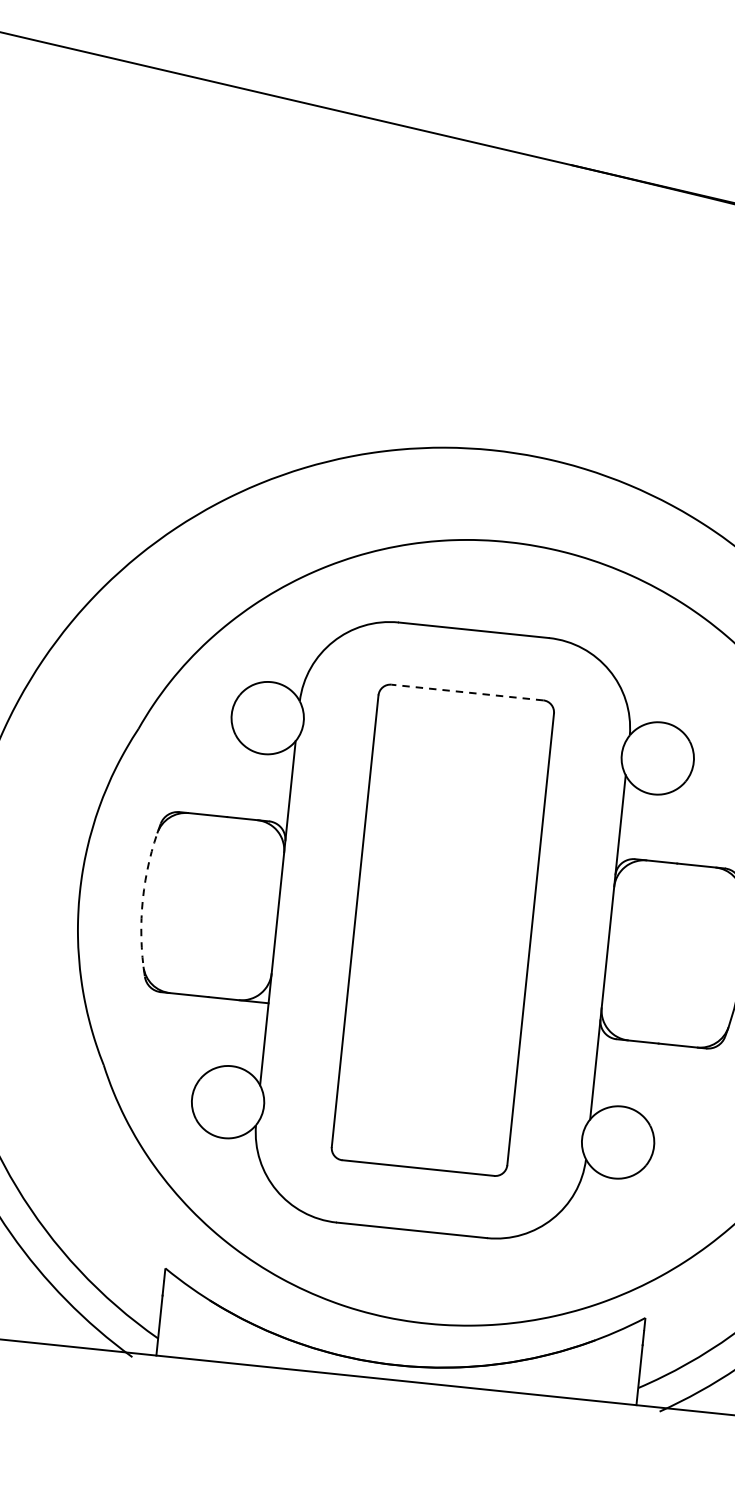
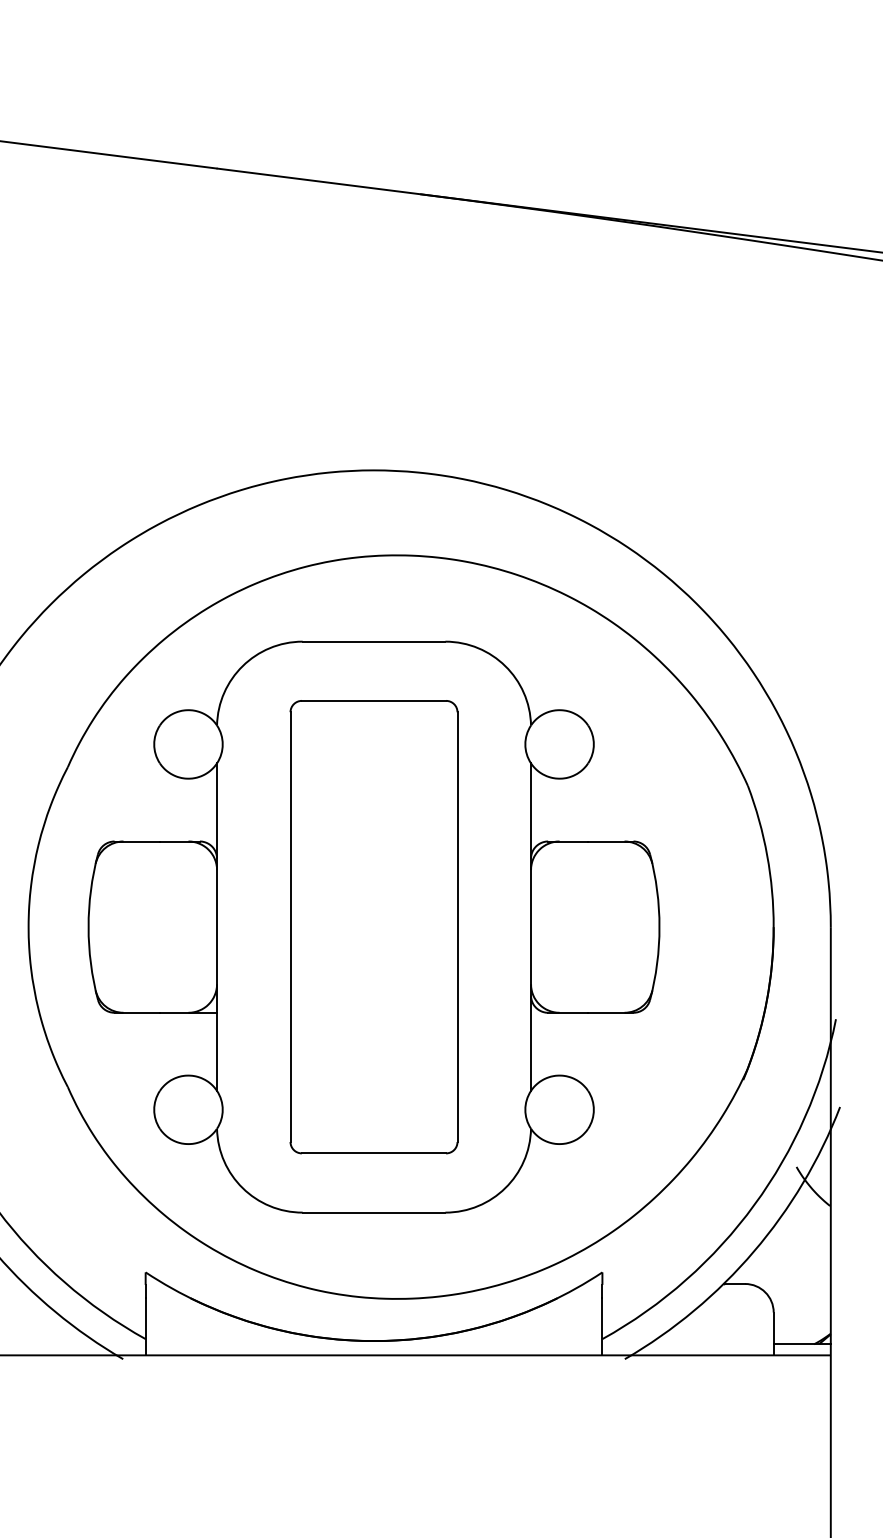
line: (466, 692) -> (373, 700), dashed -> solid
arc: (142, 899) -> (88, 927), dashed -> solid

